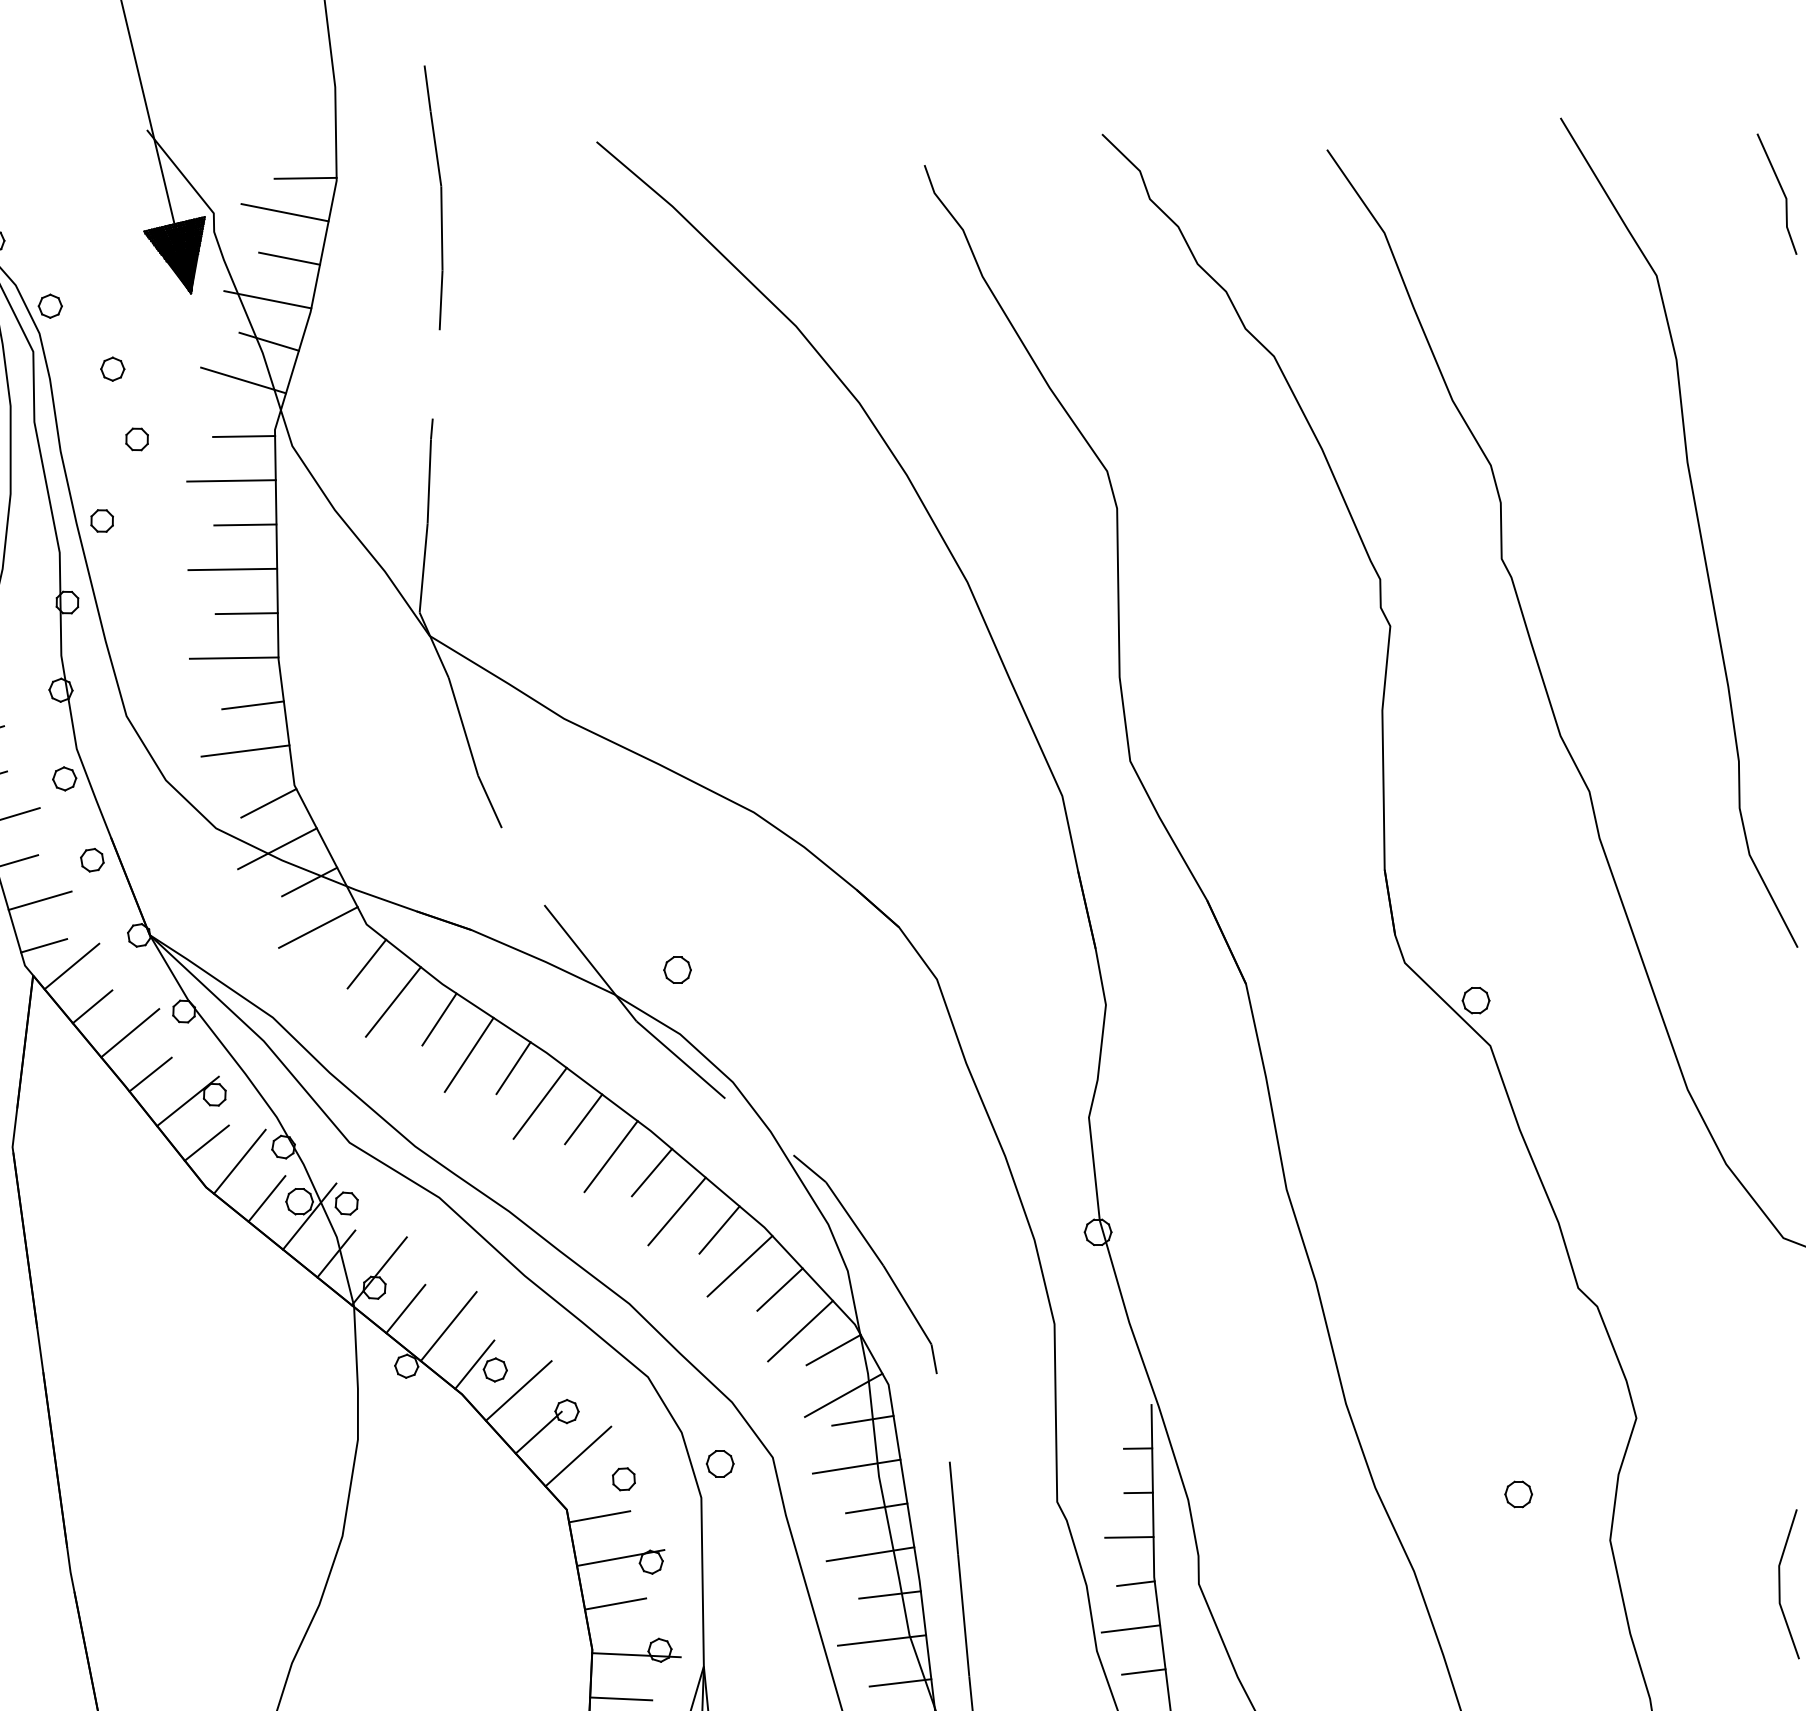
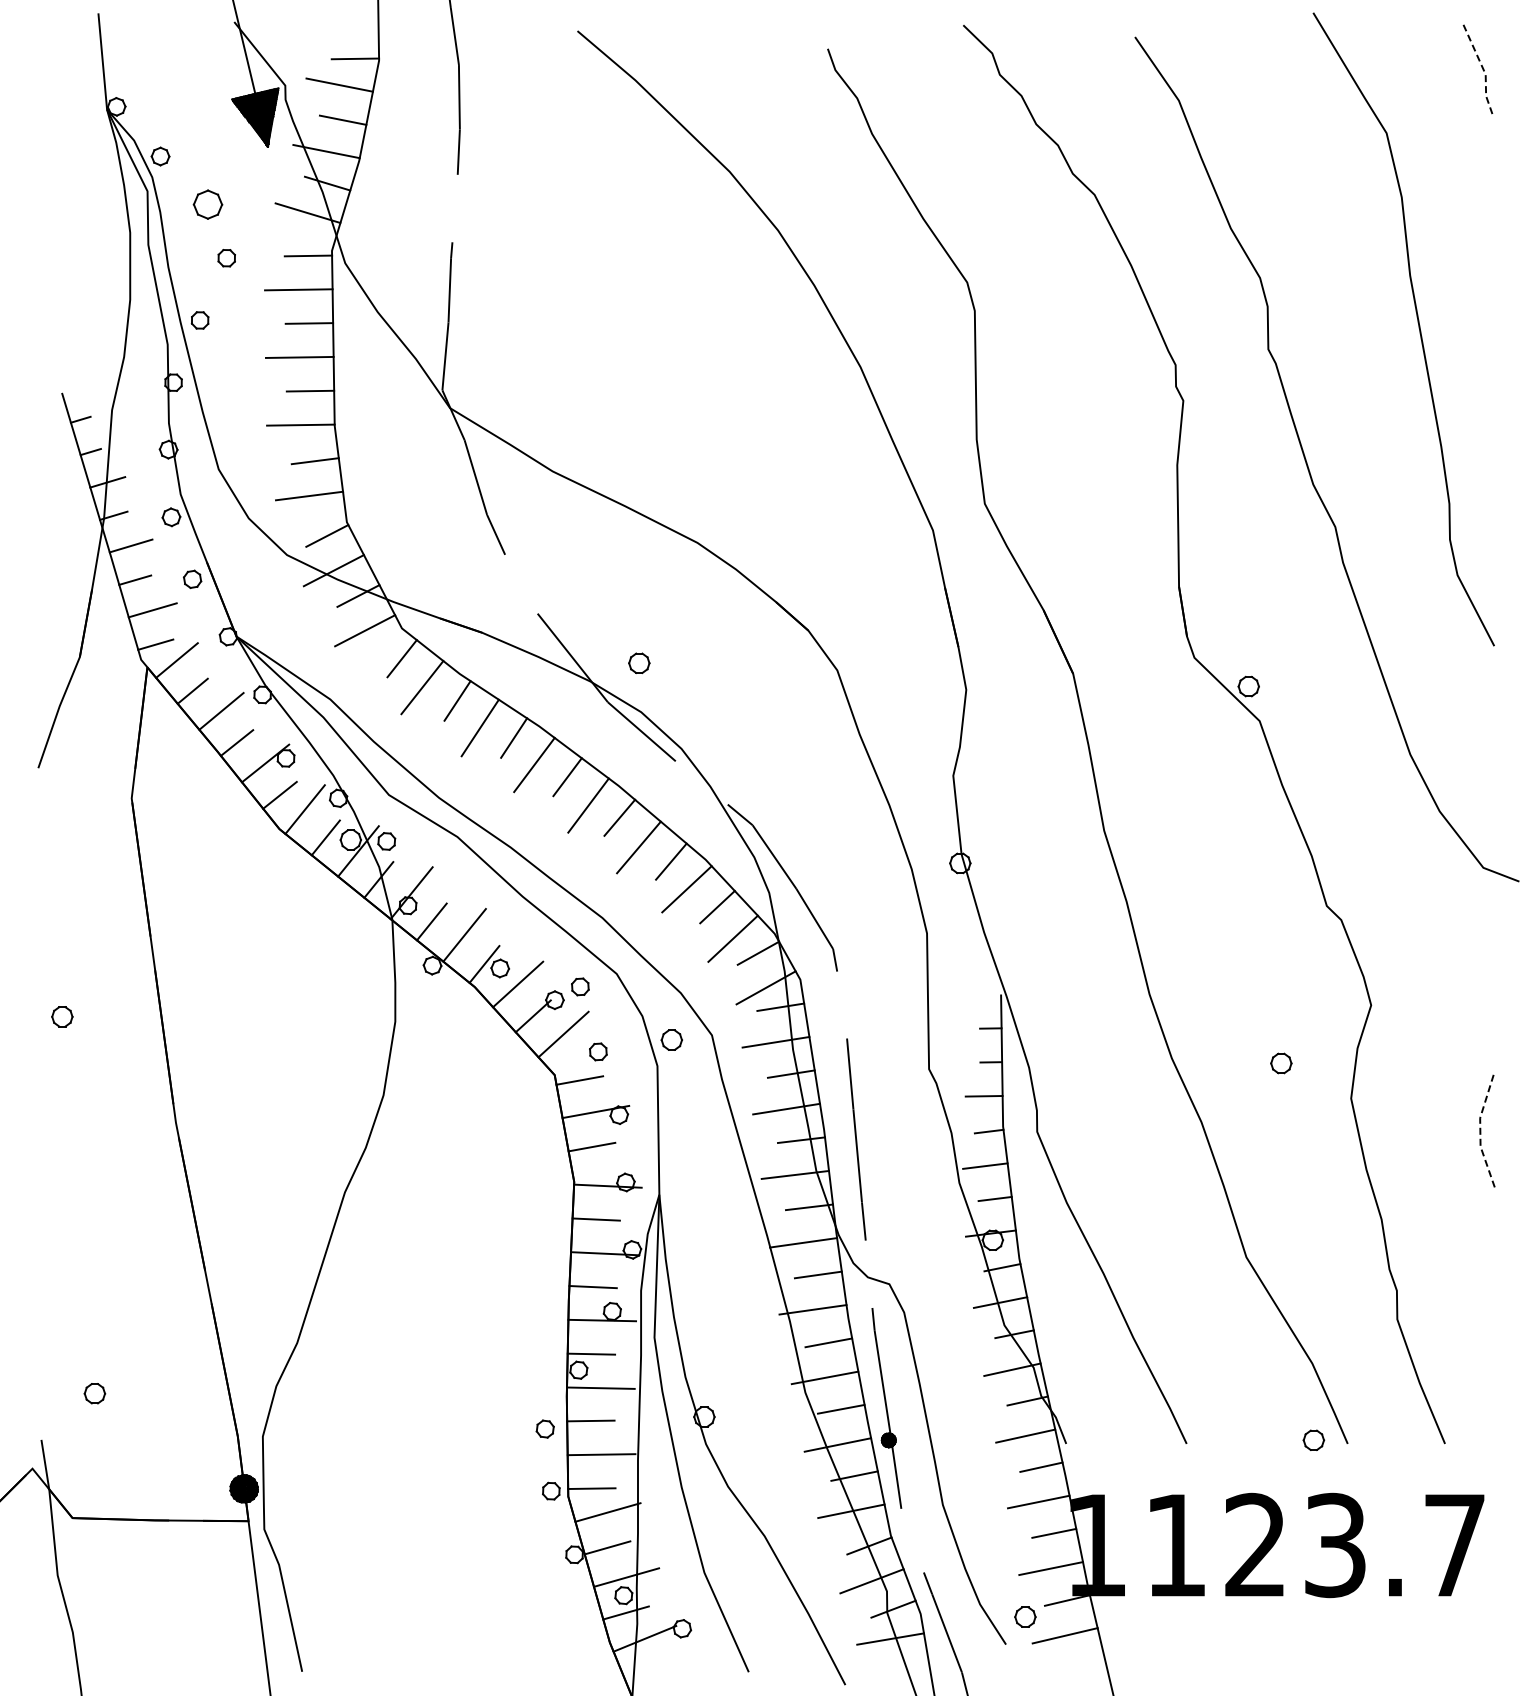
line: (1784, 193) -> (1484, 70), solid -> dashed
part: (113, 369) -> (208, 204), size x1.6
part: (600, 1393) -> (580, 986), added
line: (1779, 1584) -> (1480, 1132), solid -> dashed

